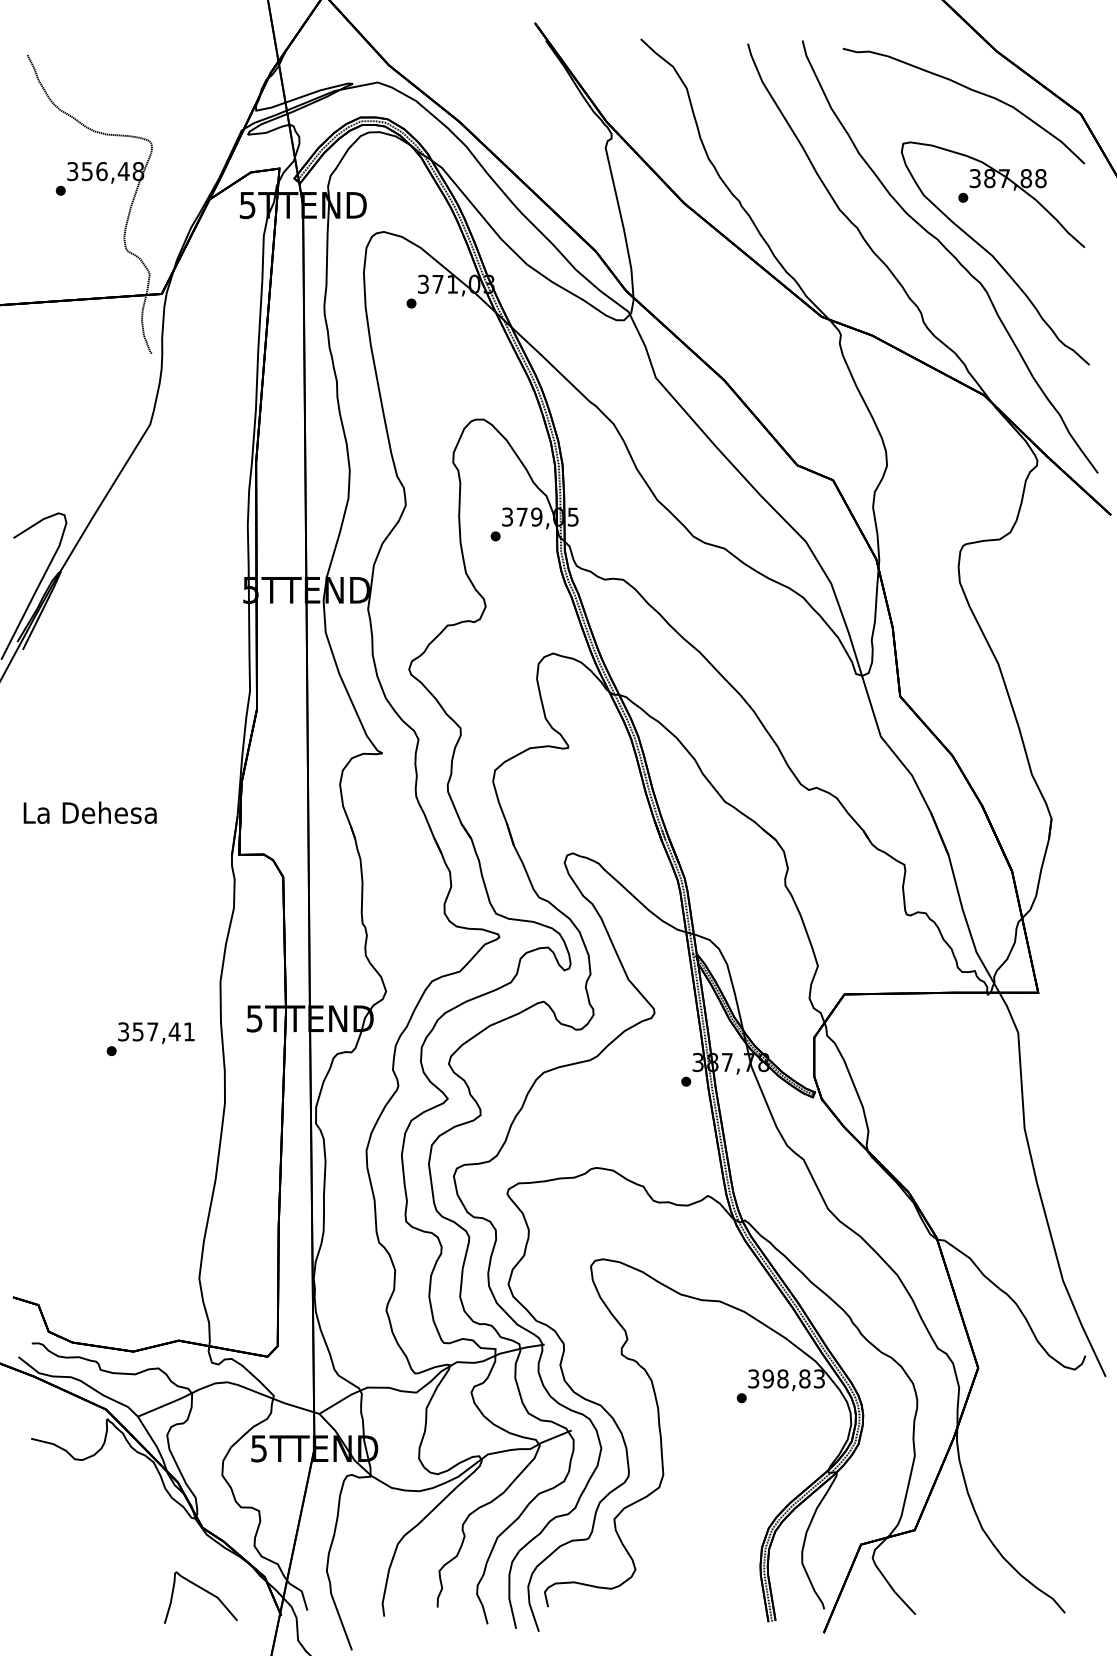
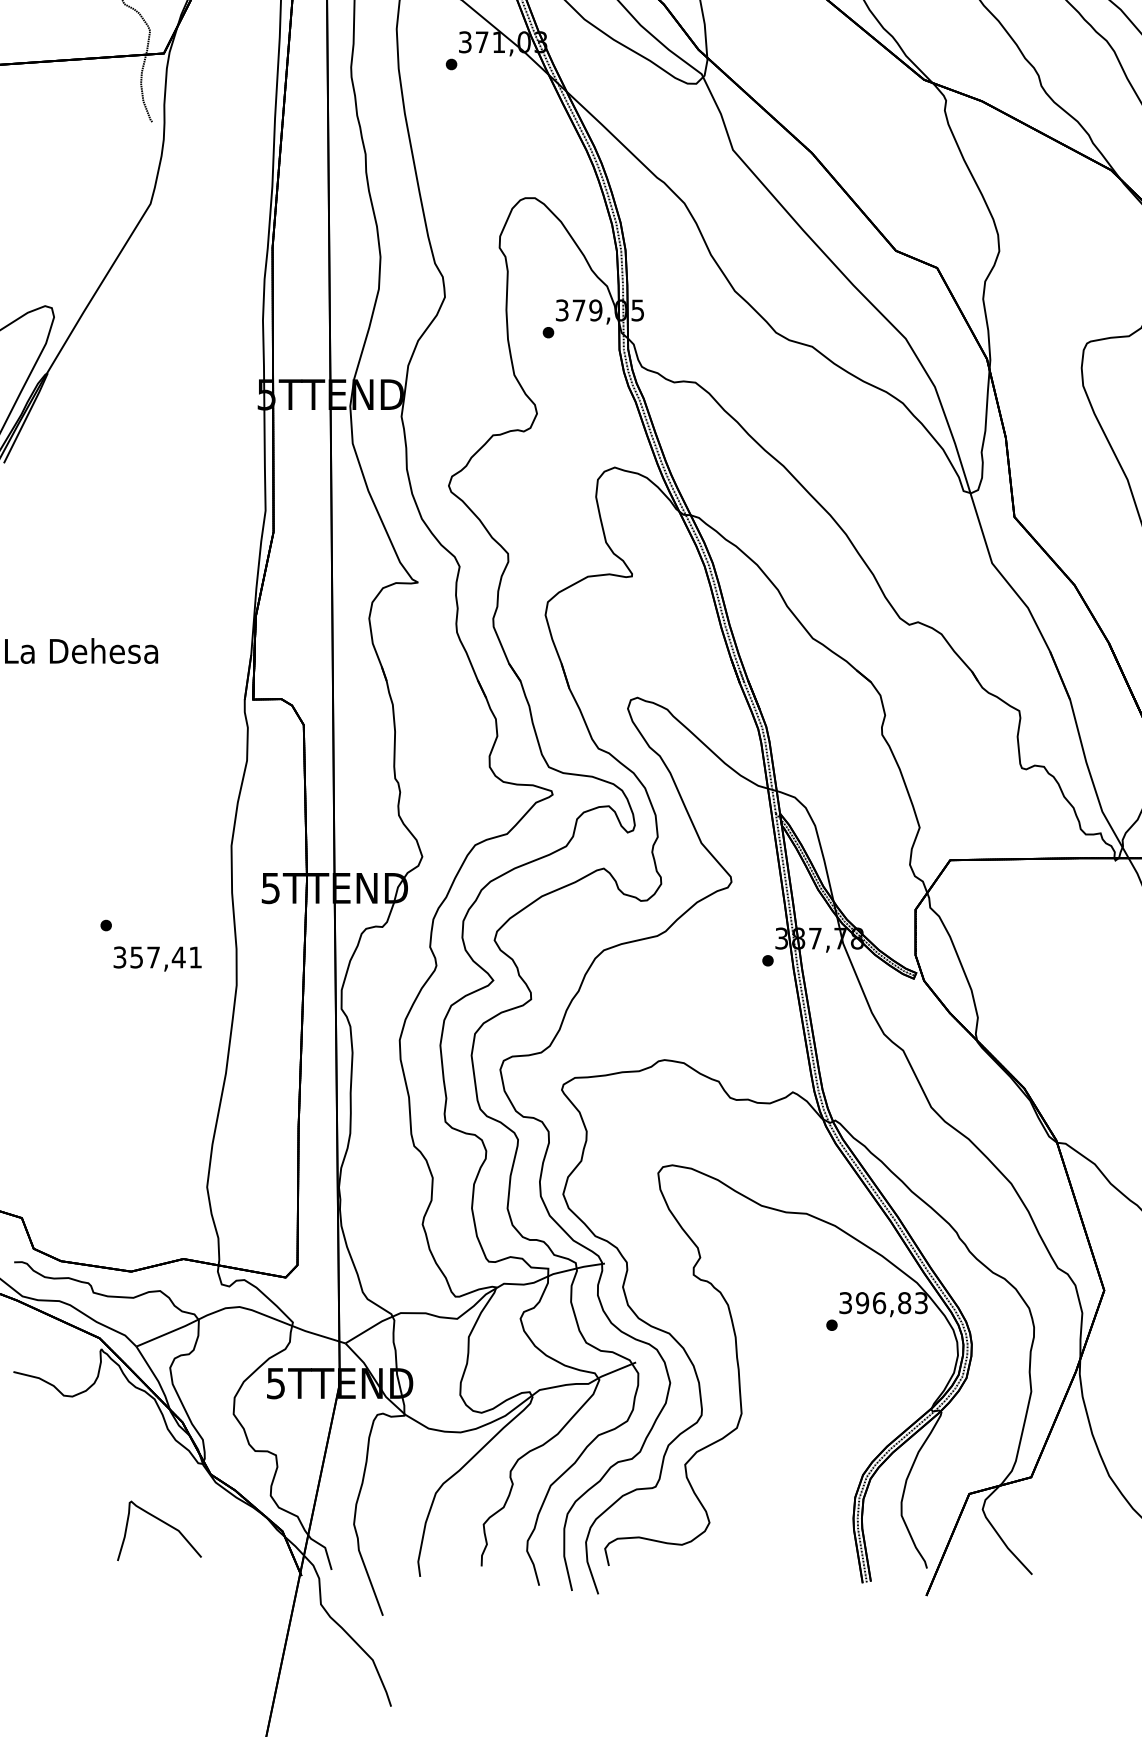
text: (156, 1033) -> (157, 959), moved
text: (782, 1378) -> (878, 1302), 398,83 -> 396,83
curve: (204, 1591) -> (163, 1523), moved

